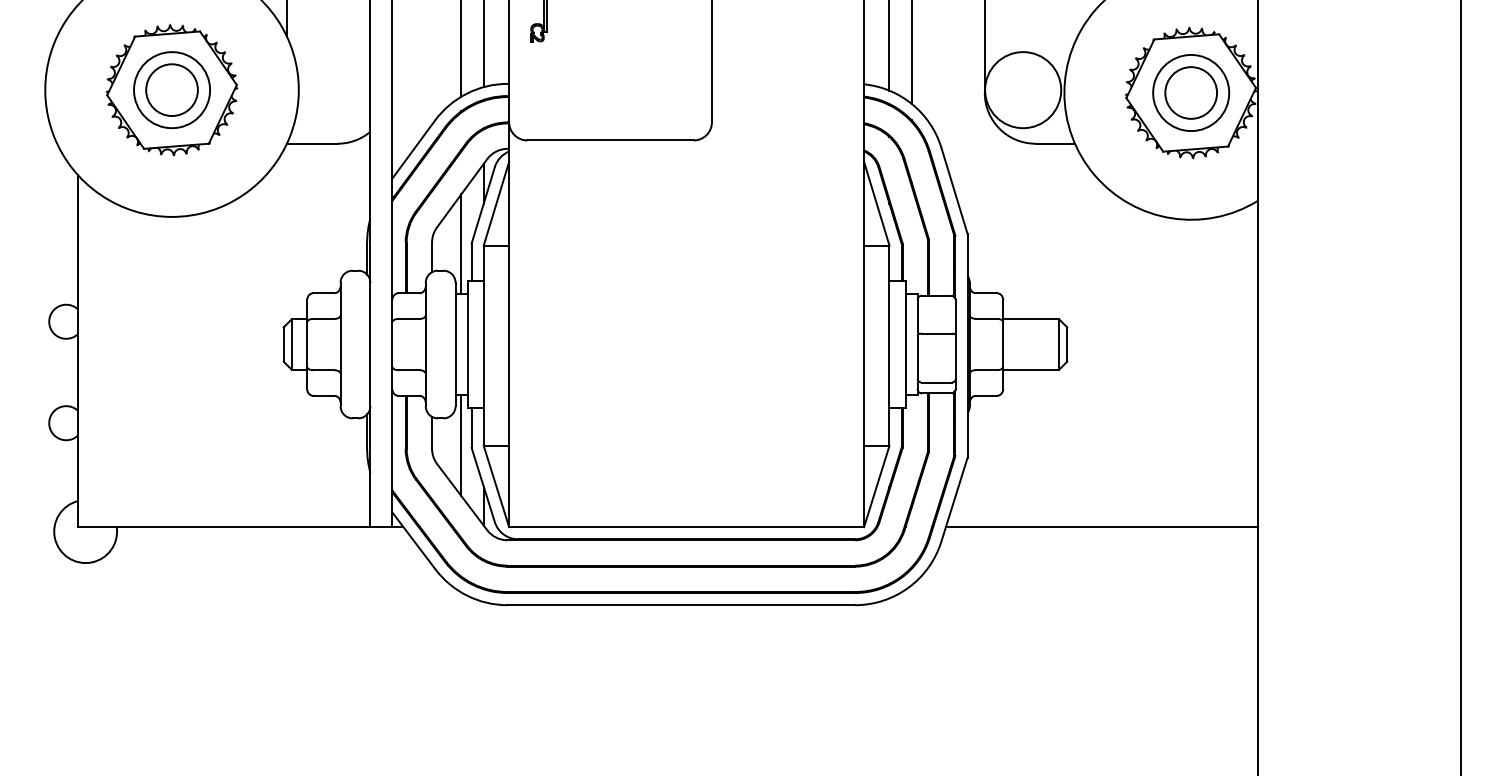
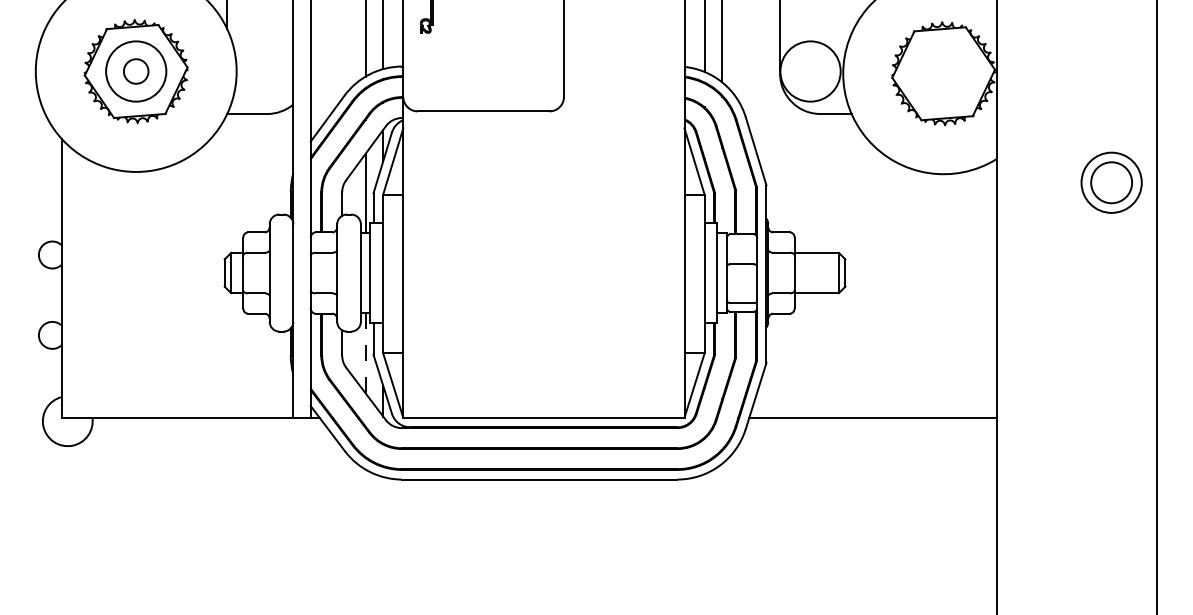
circle: (171, 90) -> (135, 71), size x0.6
part: (1190, 92) -> (1111, 182), moved
line: (461, 446) -> (365, 353), solid -> dashed

